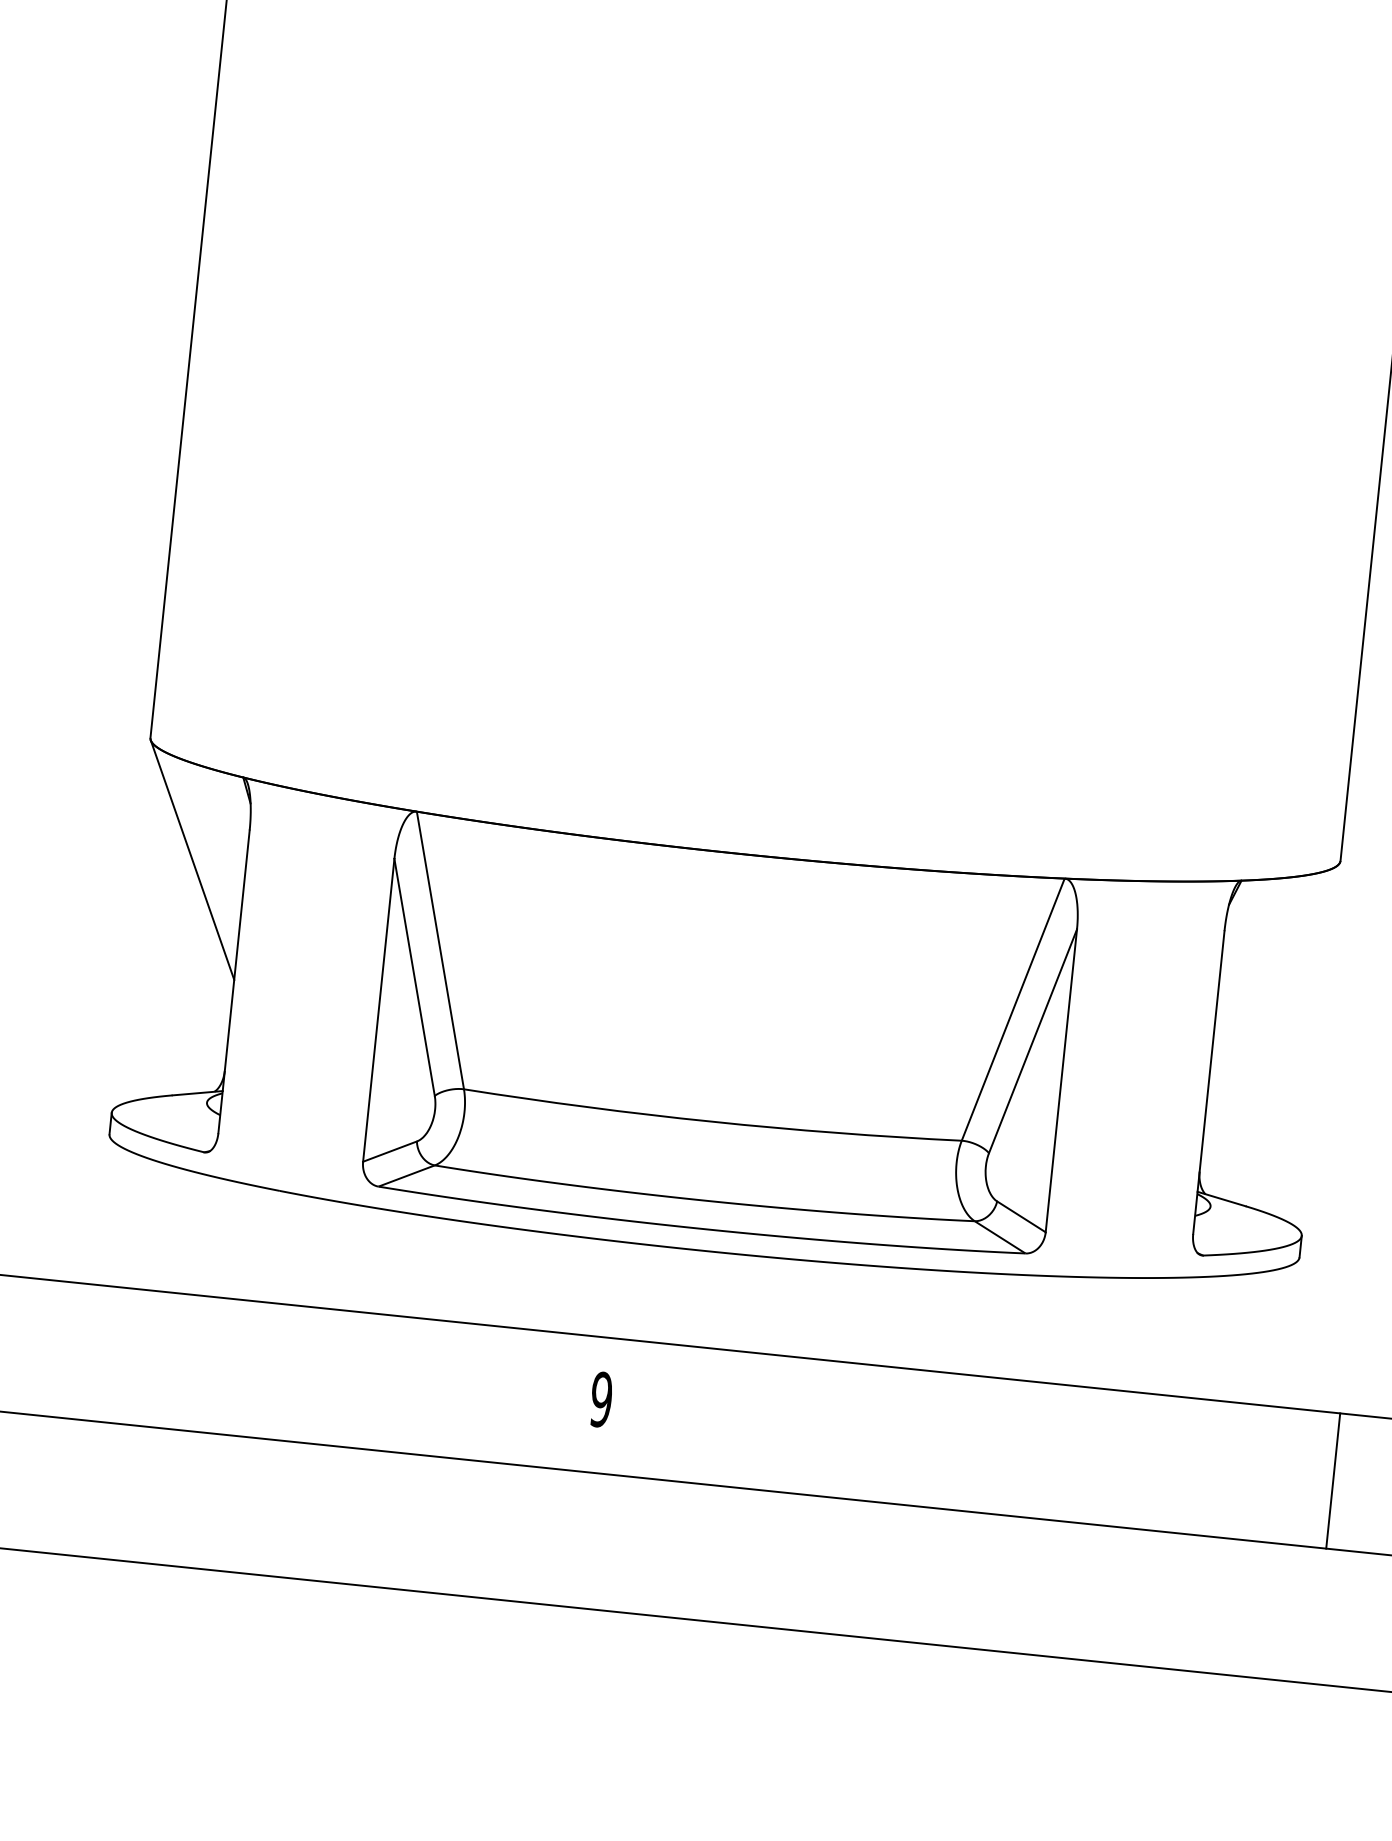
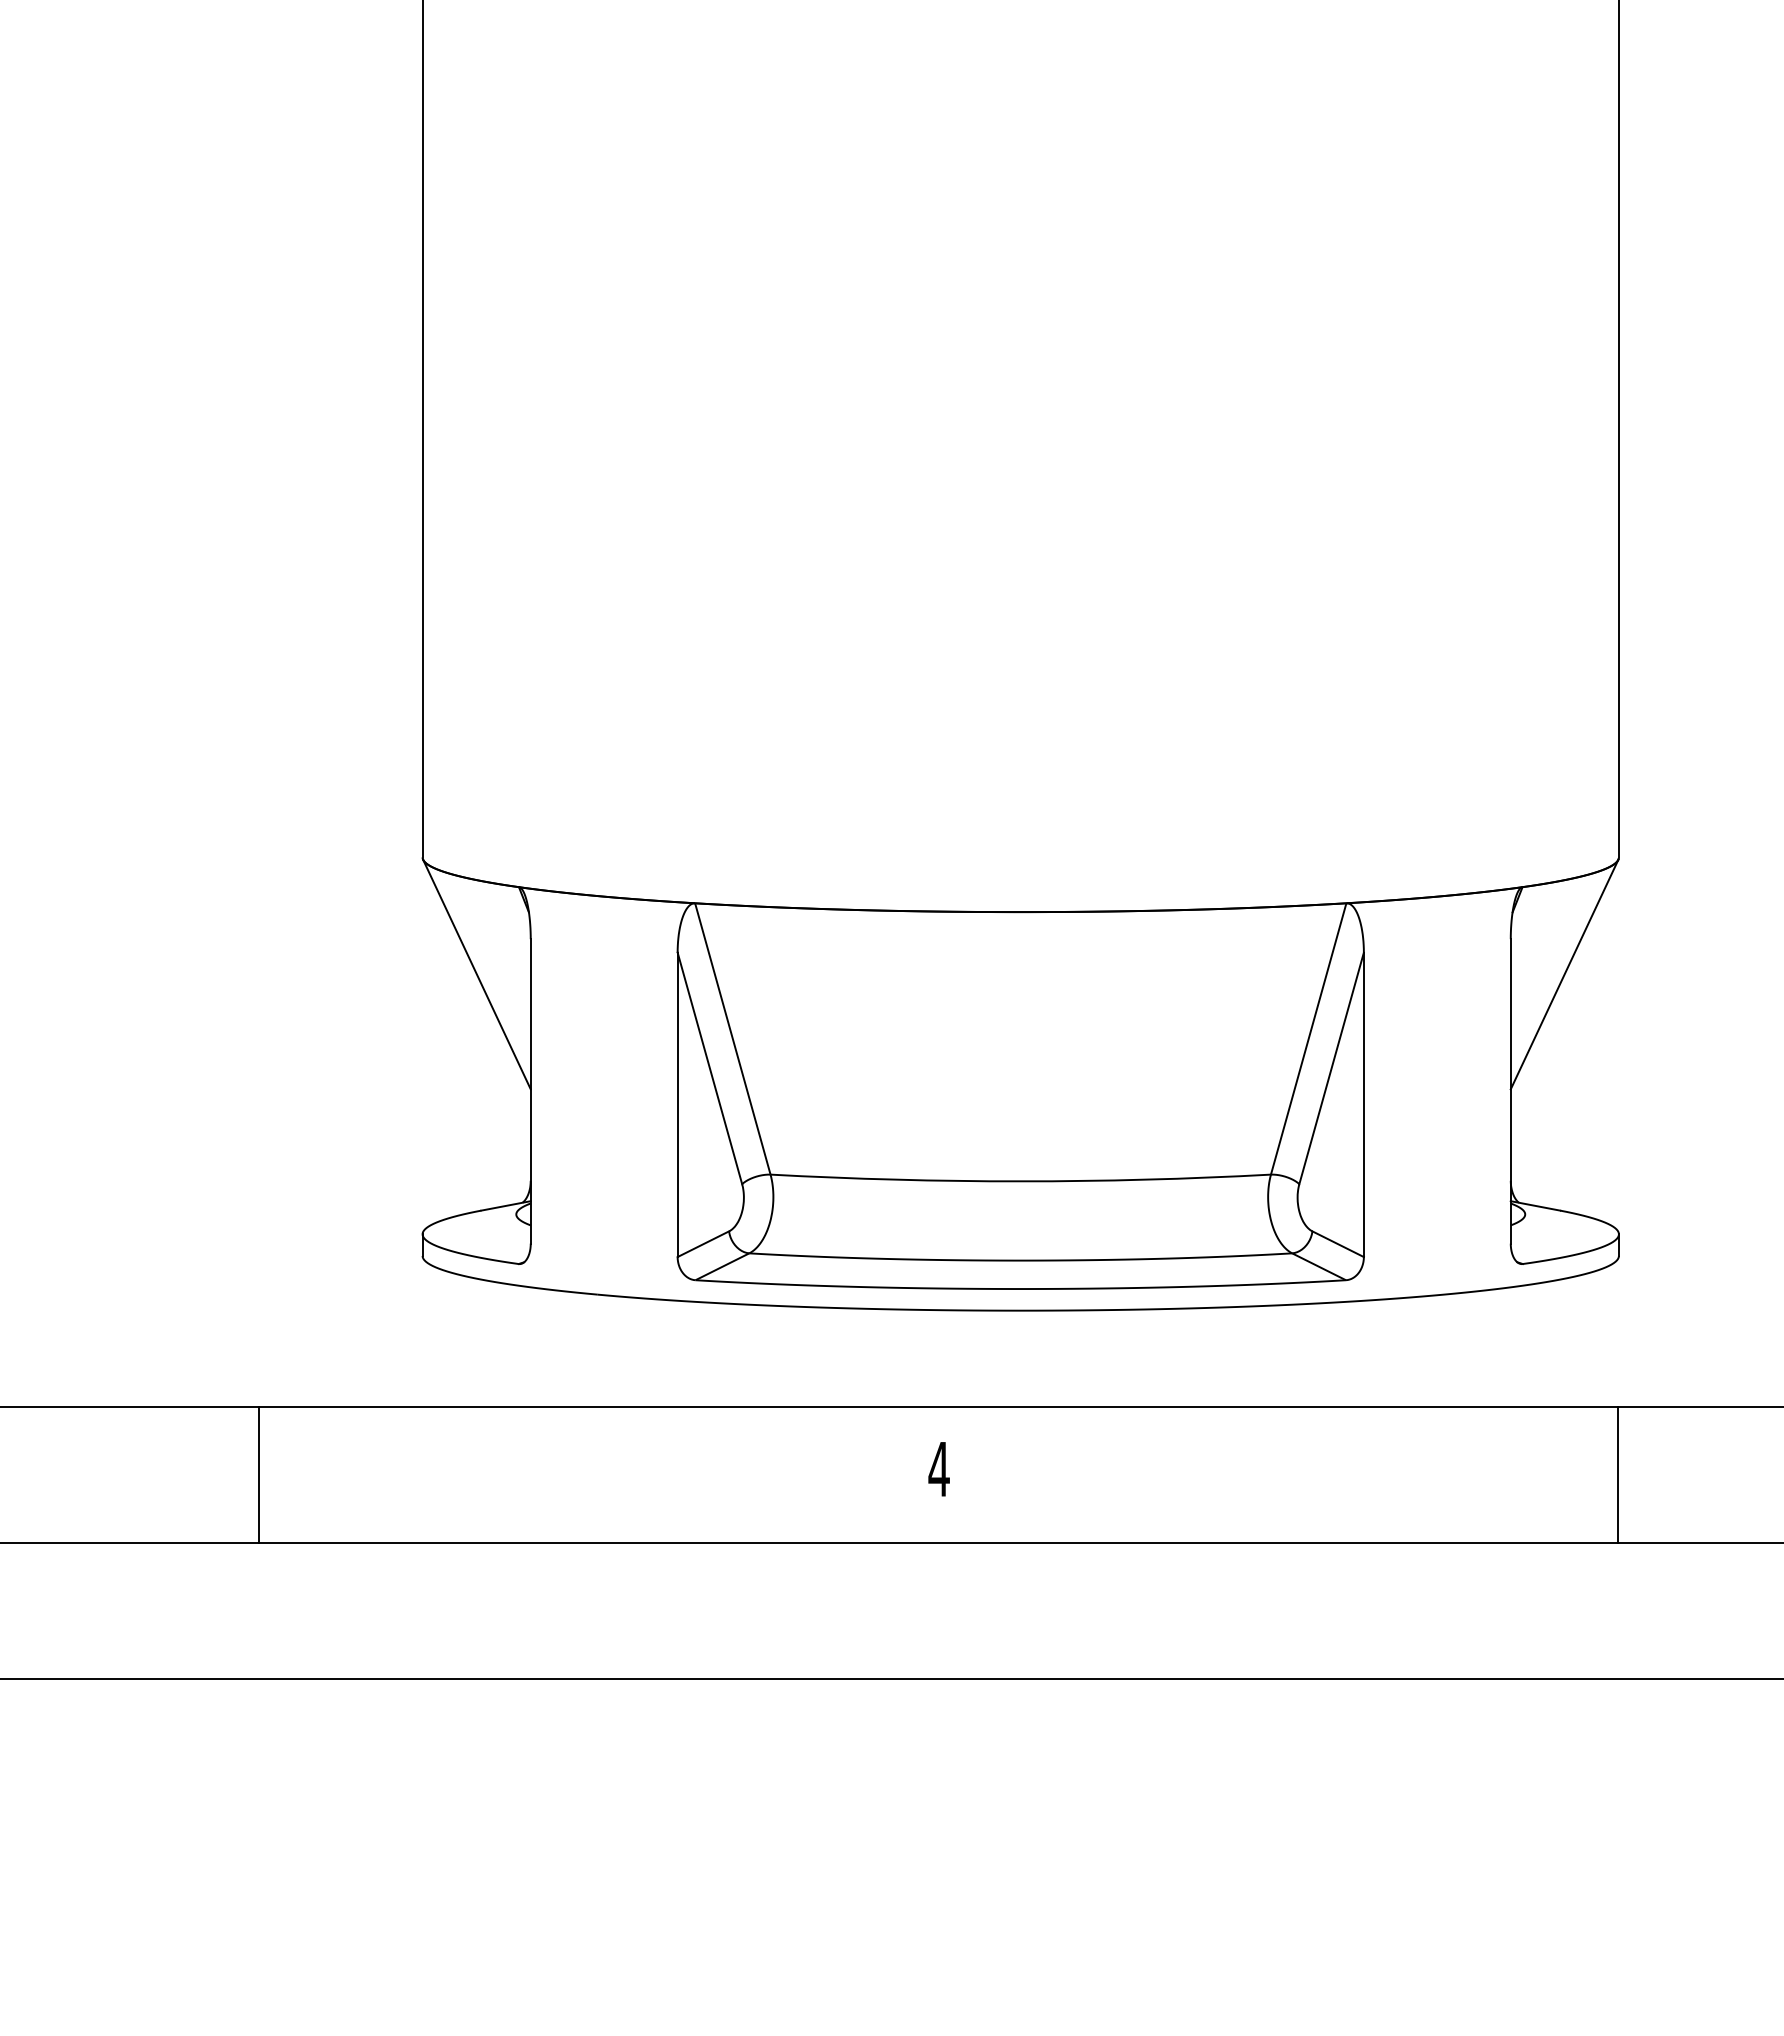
line: (1274, 971) -> (1564, 974), added
text: (600, 1399) -> (938, 1469), 9 -> 4
line: (1333, 1480) -> (1618, 1474), moved

